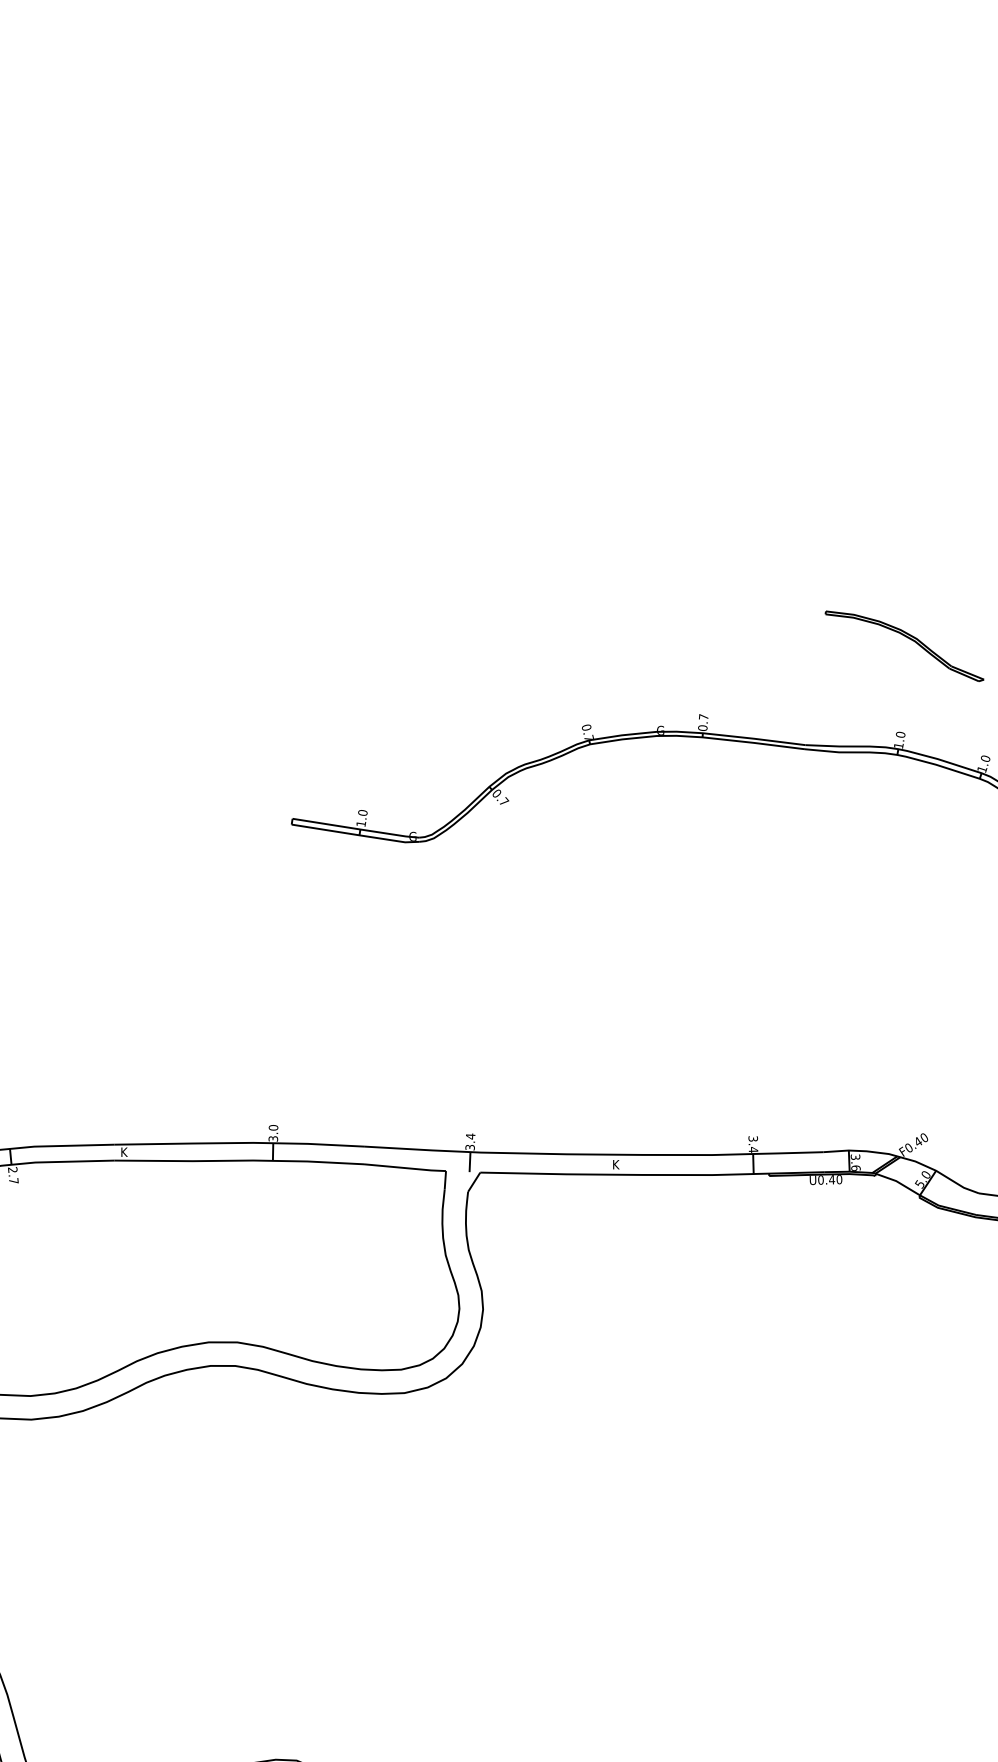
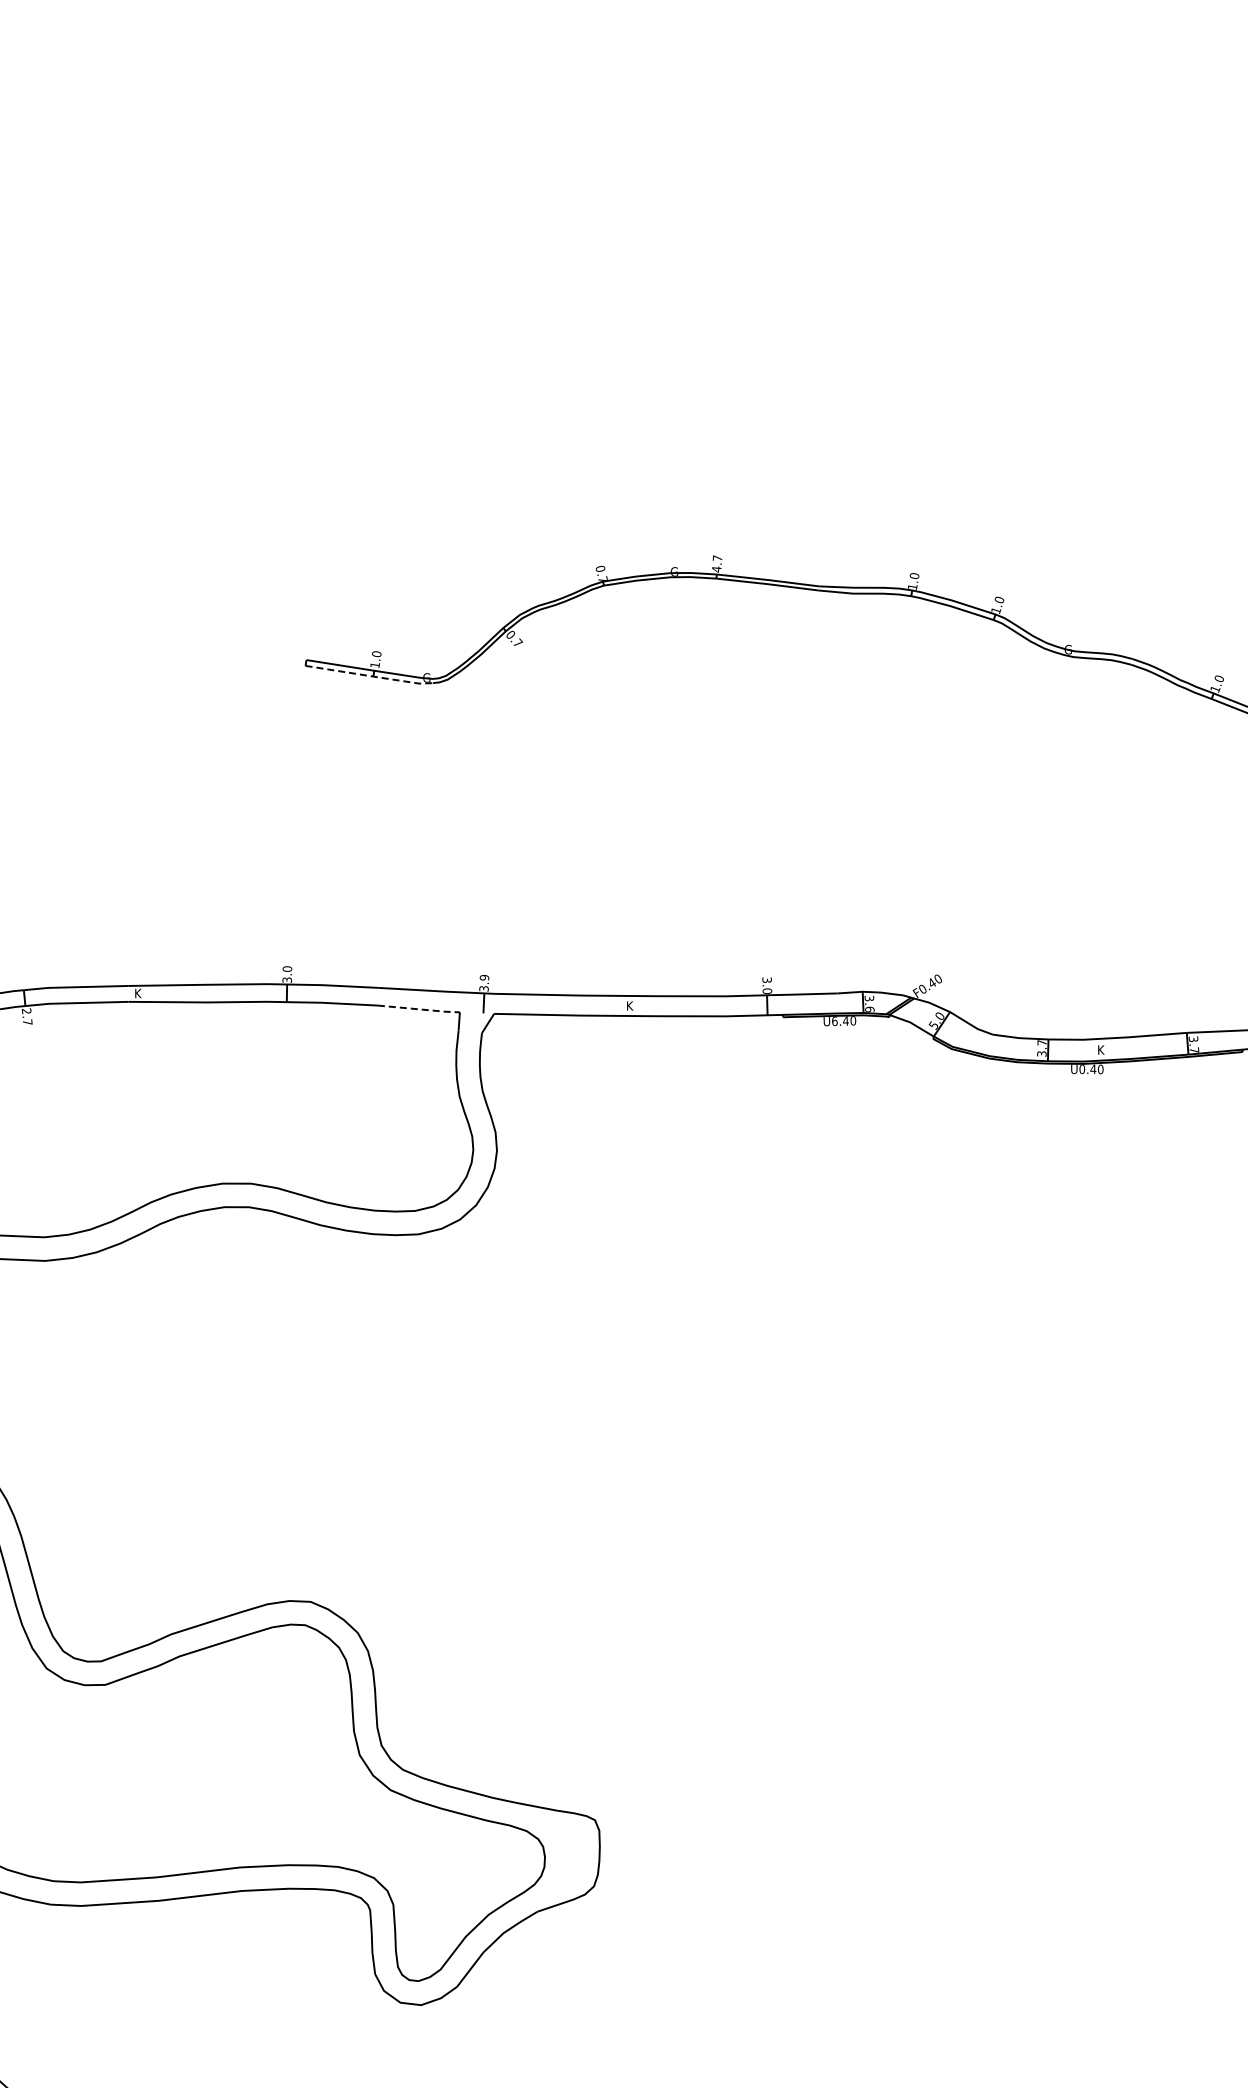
part: (908, 639) -> (922, 480), removed
text: (702, 728) -> (716, 569), 0.7 -> 4.7
line: (357, 835) -> (371, 676), solid -> dashed
text: (470, 1136) -> (484, 977), 3.4 -> 3.9
text: (753, 1150) -> (767, 991), 3.4 -> 3.0
line: (405, 1168) -> (419, 1009), solid -> dashed
text: (820, 1180) -> (834, 1021), U0.40 -> U6.40

